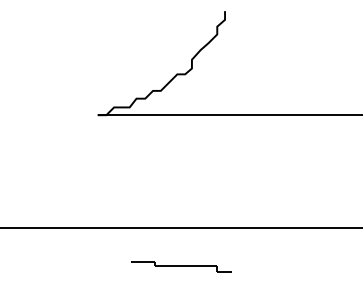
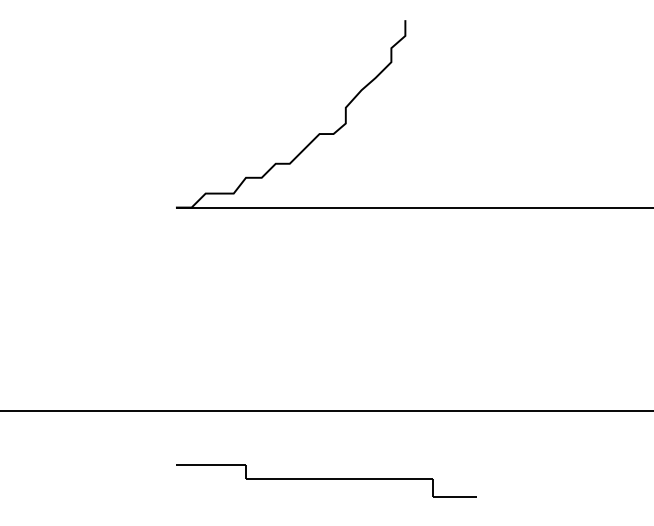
part: (181, 266) -> (327, 479), size x1.67

